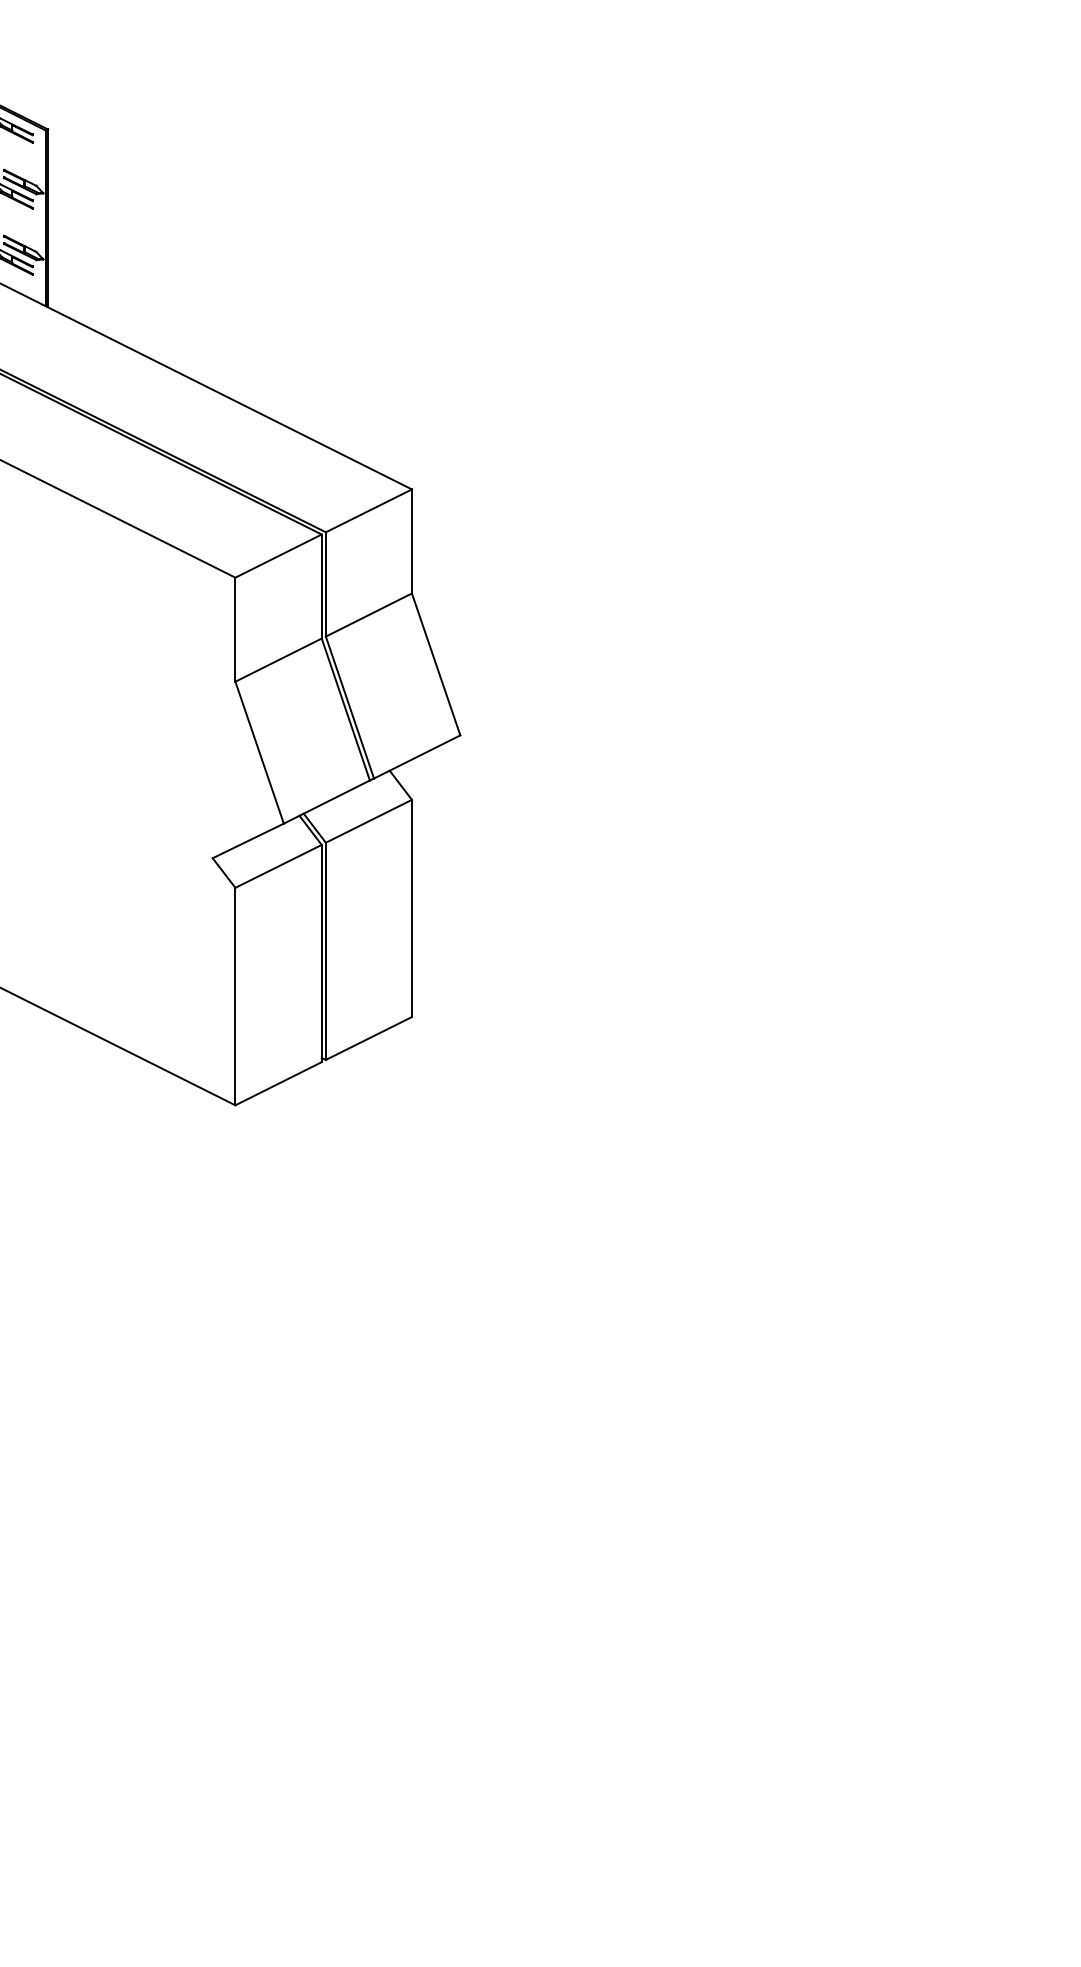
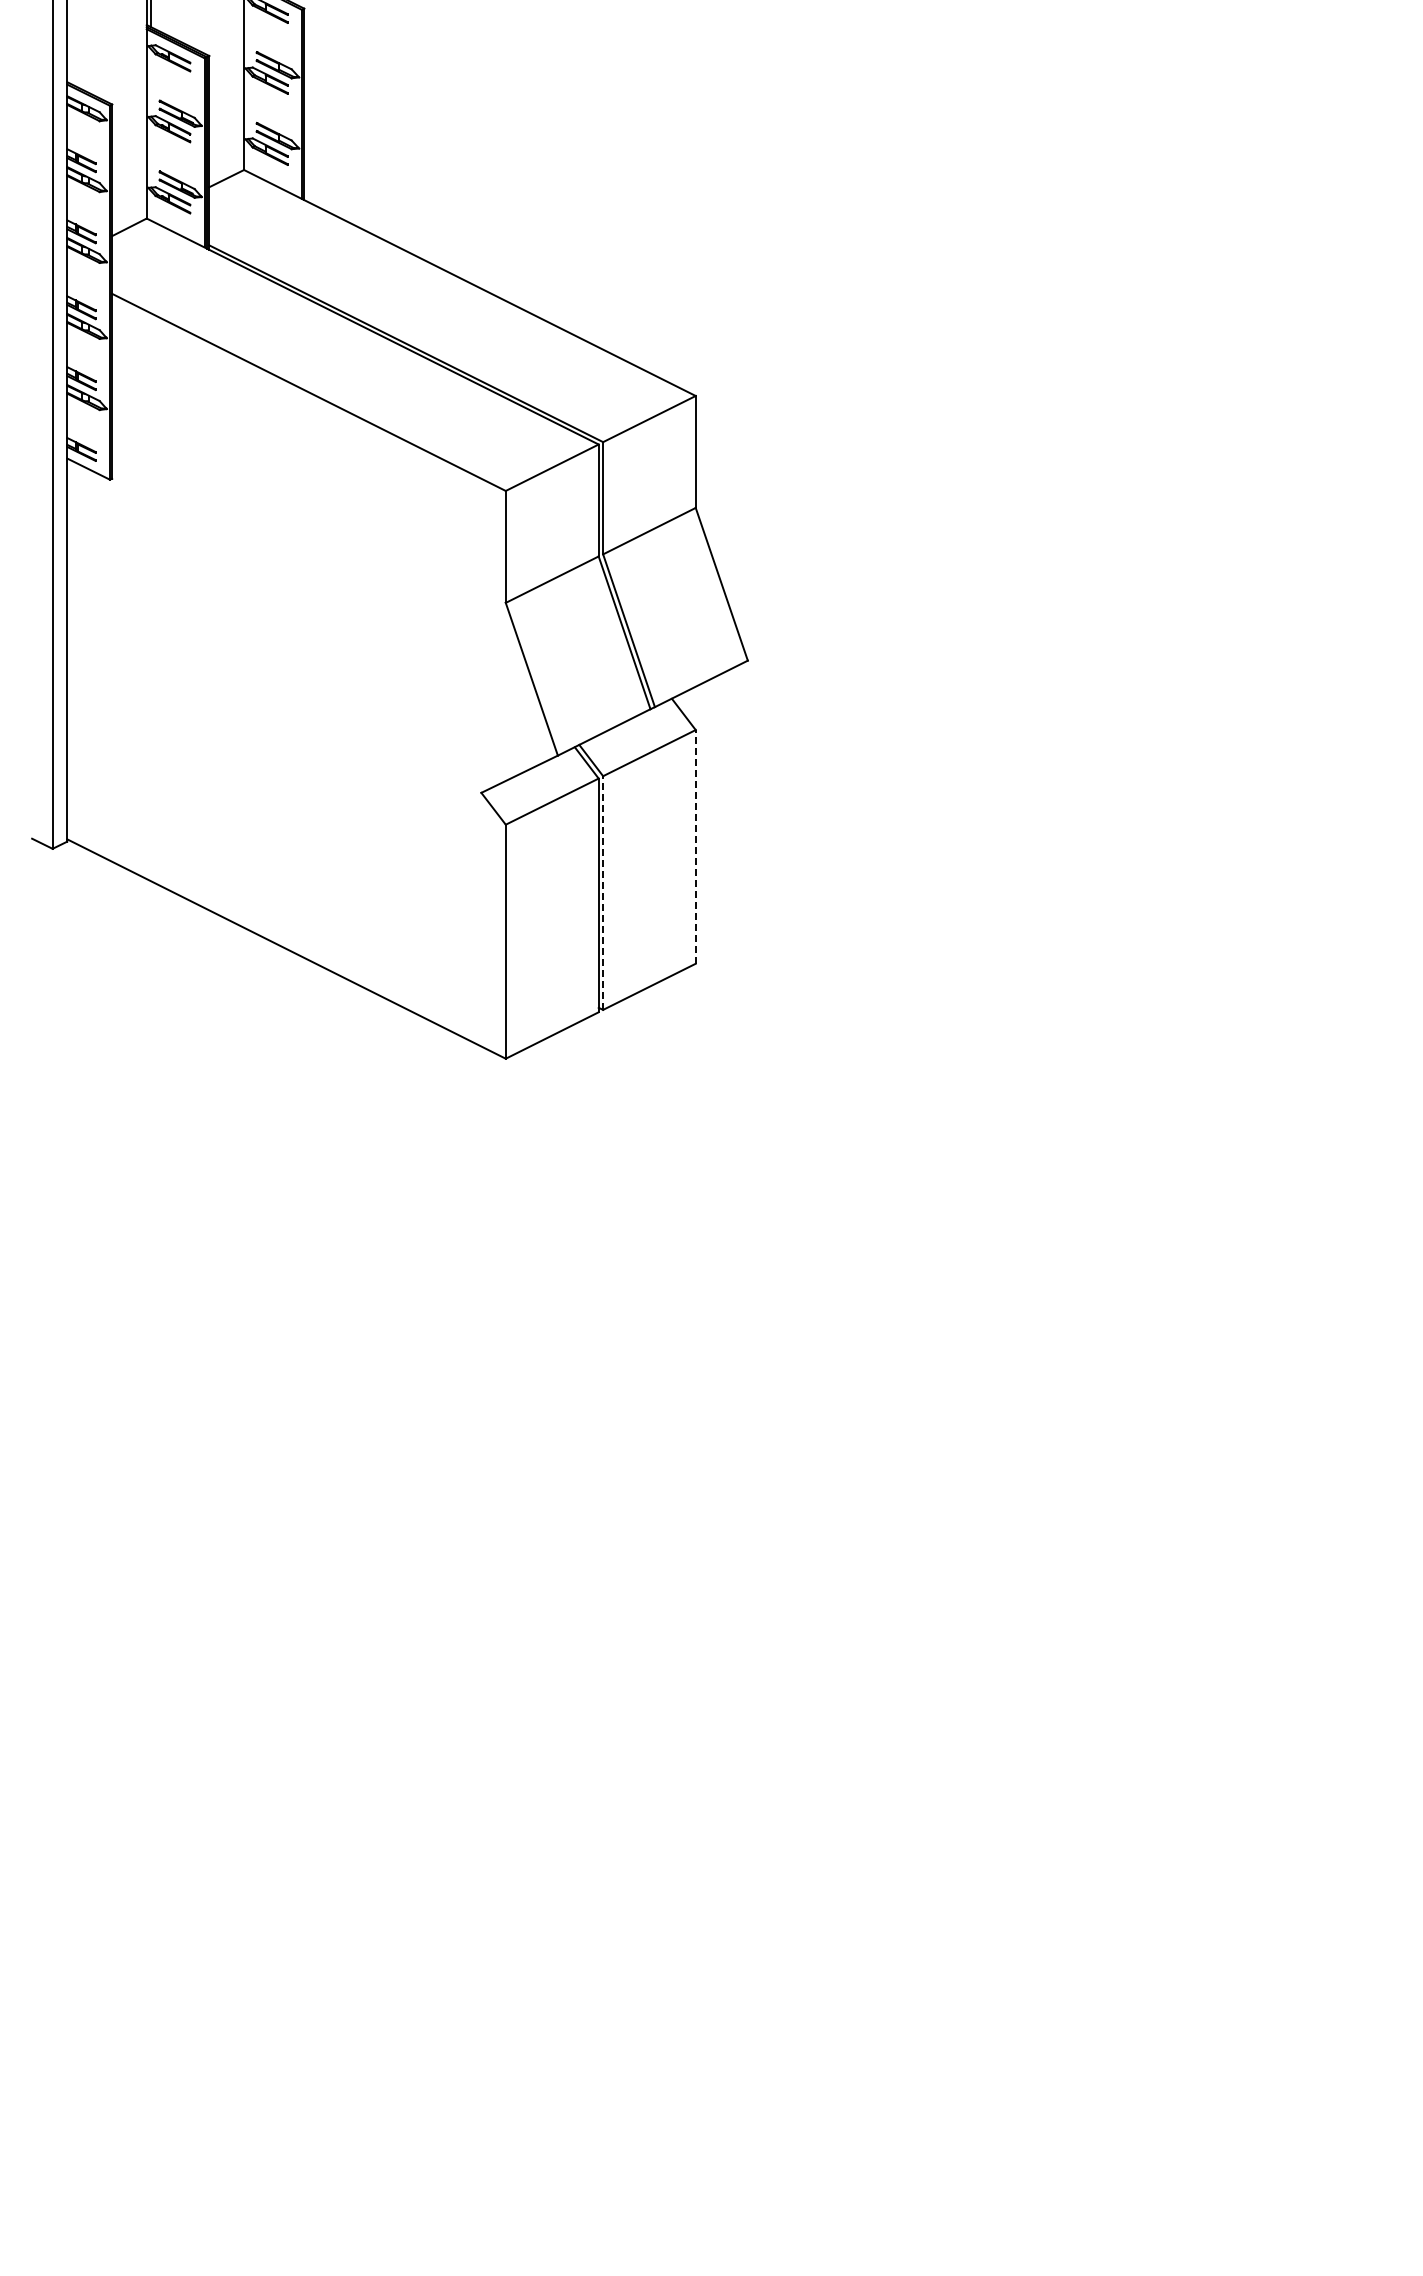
line: (411, 908) -> (695, 846), solid -> dashed
line: (326, 951) -> (603, 893), solid -> dashed

